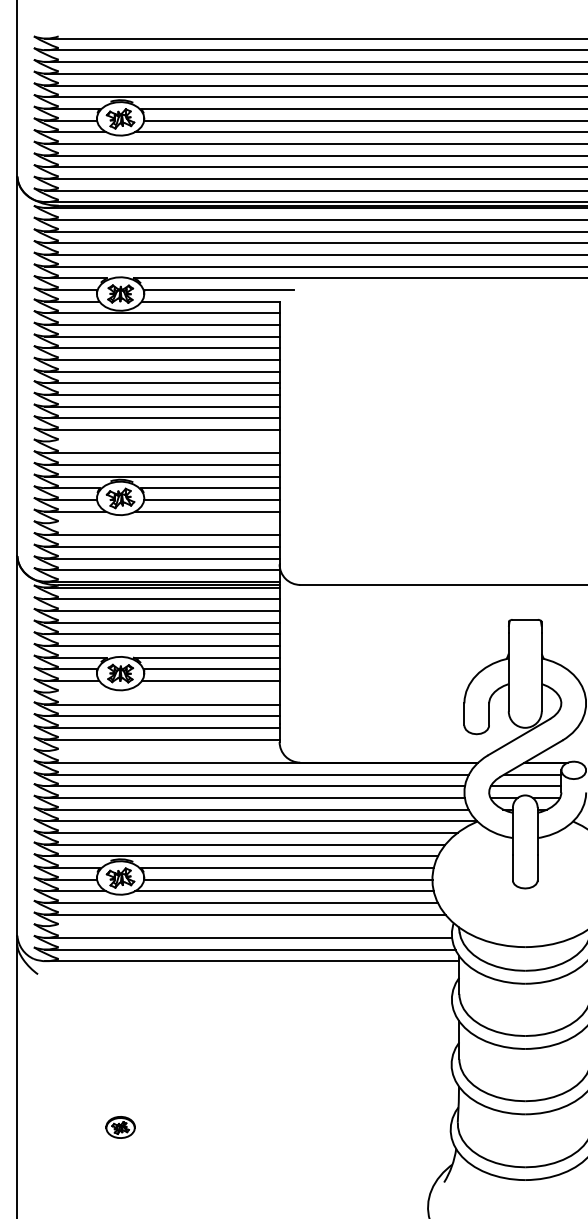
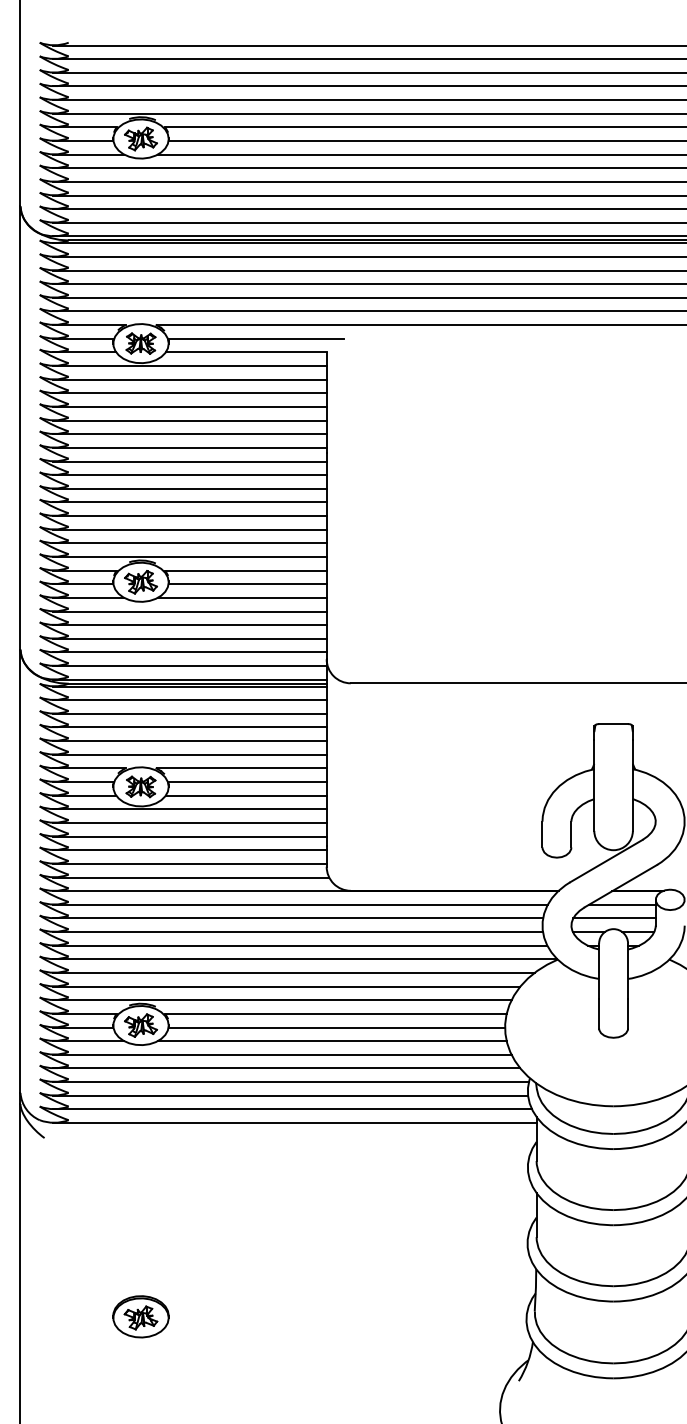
line: (162, 442) -> (189, 516), added
line: (162, 523) -> (189, 611), added
line: (162, 692) -> (189, 809), added
line: (162, 751) -> (190, 877), added
line: (248, 926) -> (290, 1082), added
part: (120, 1127) -> (140, 1316), size x1.67

